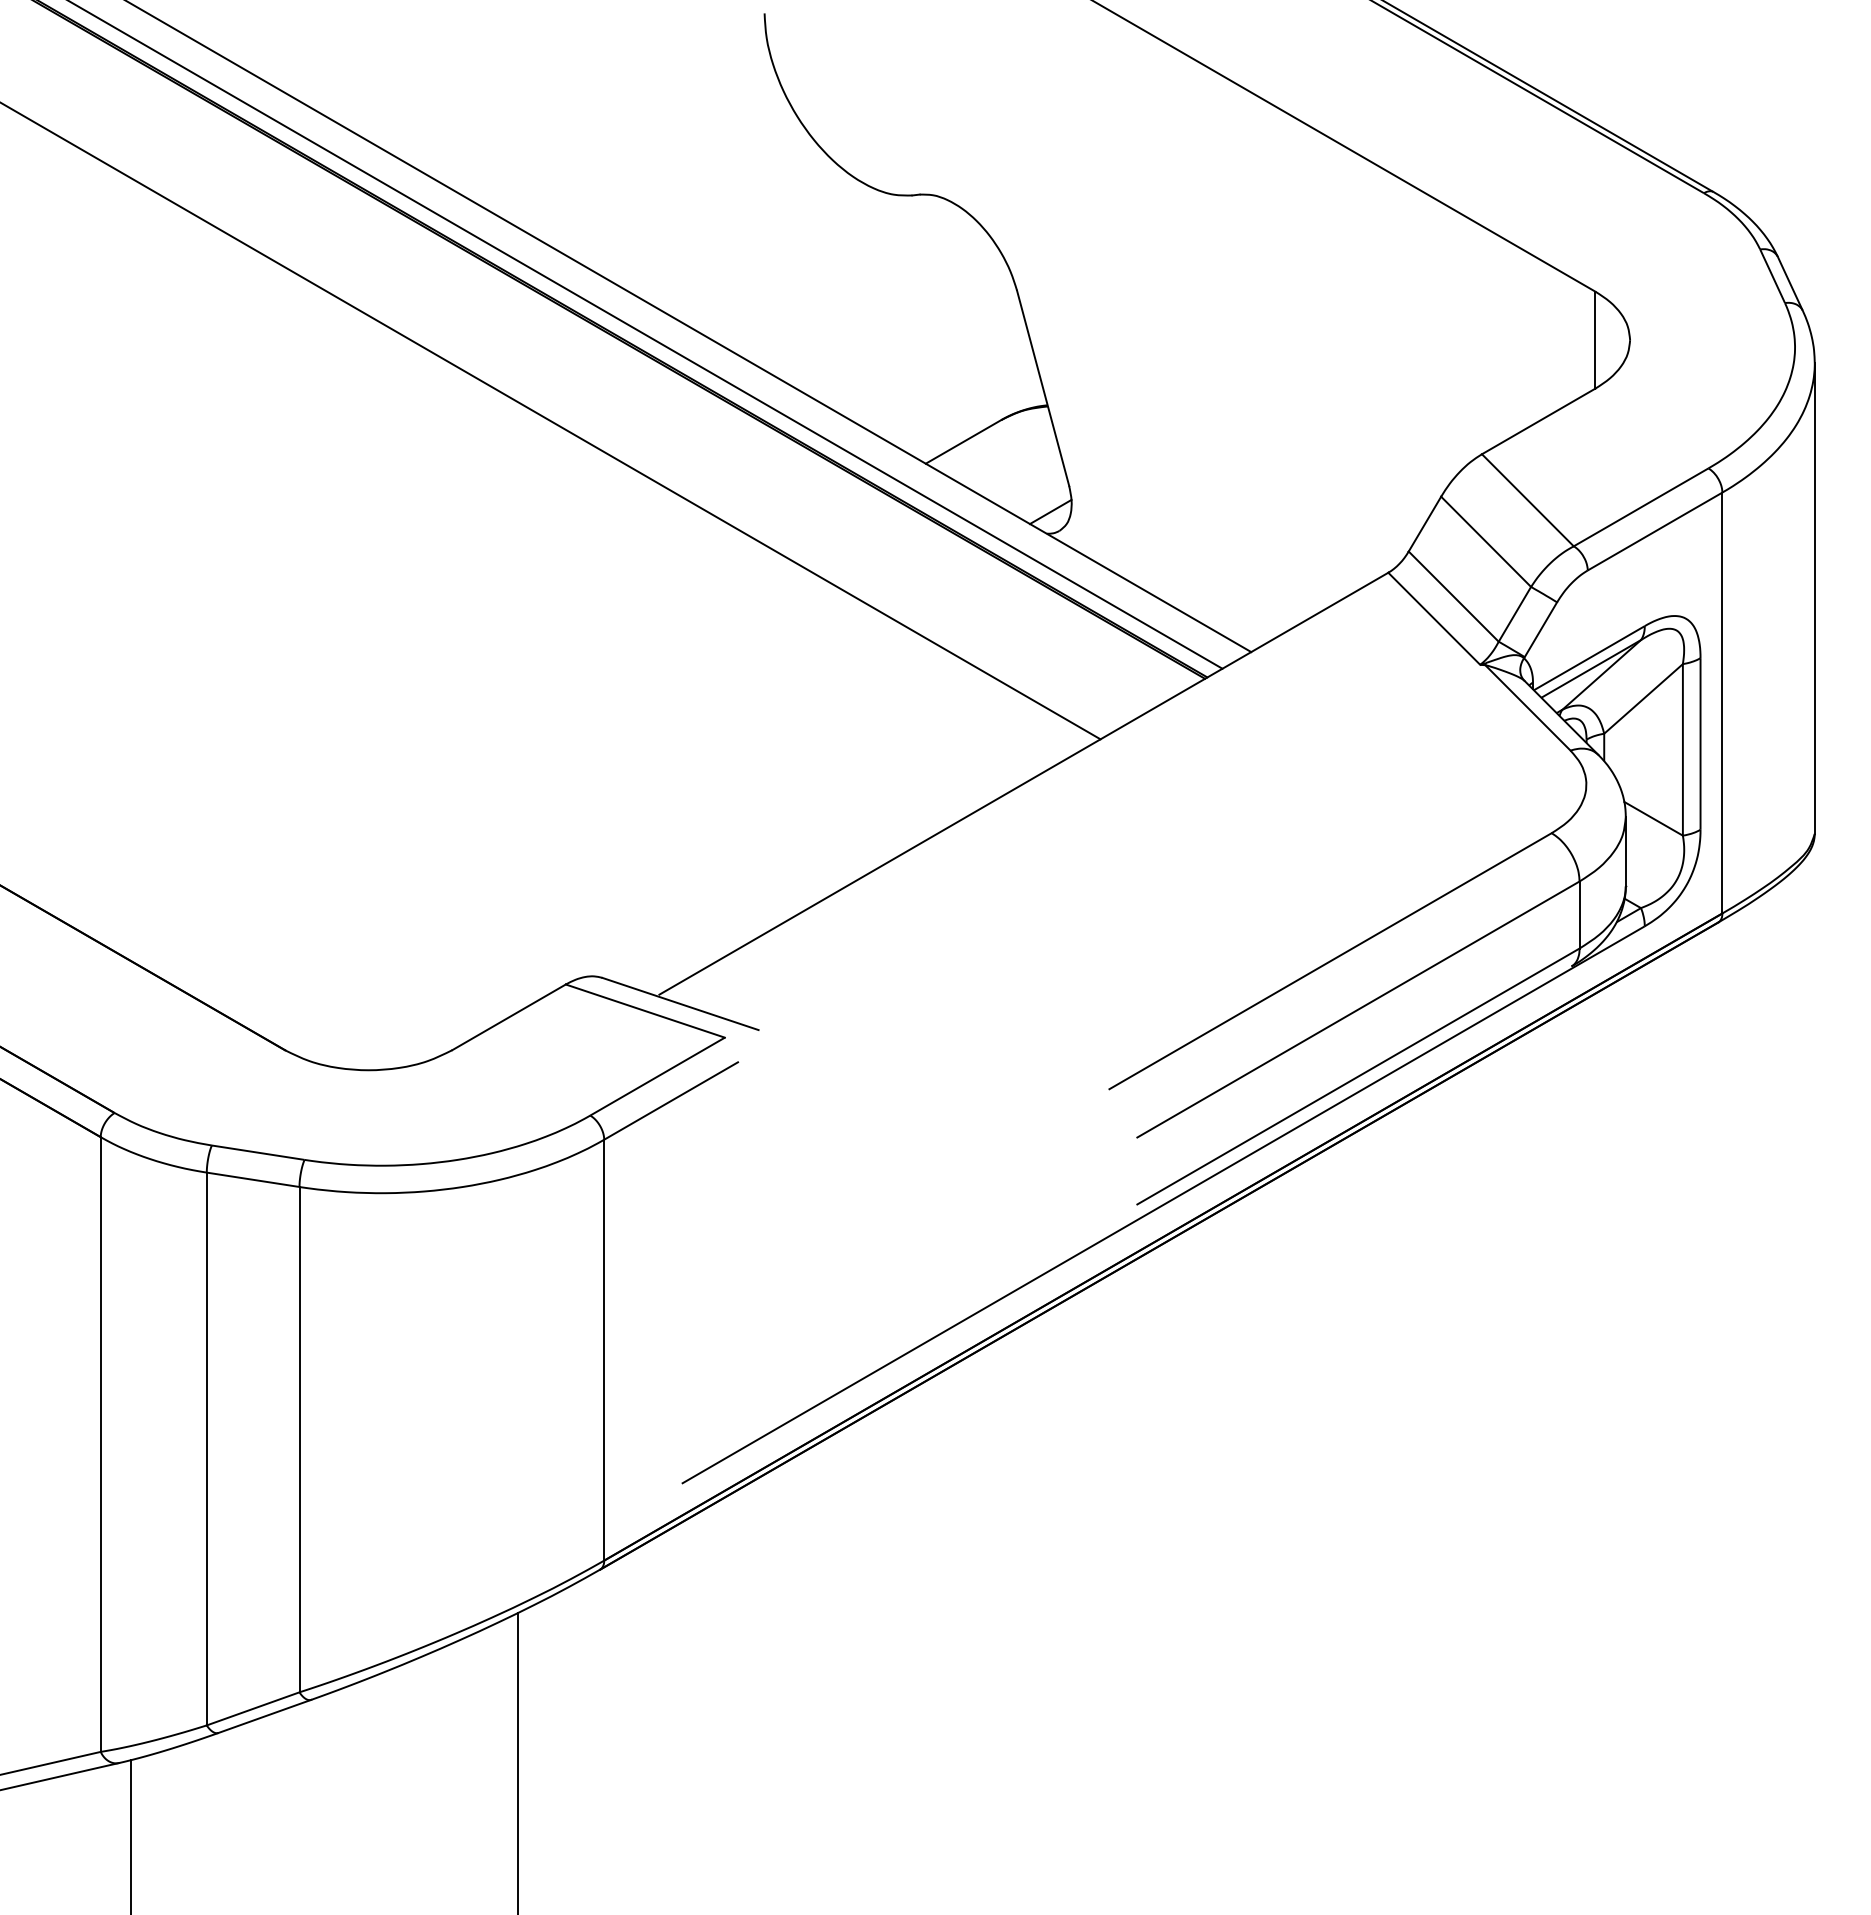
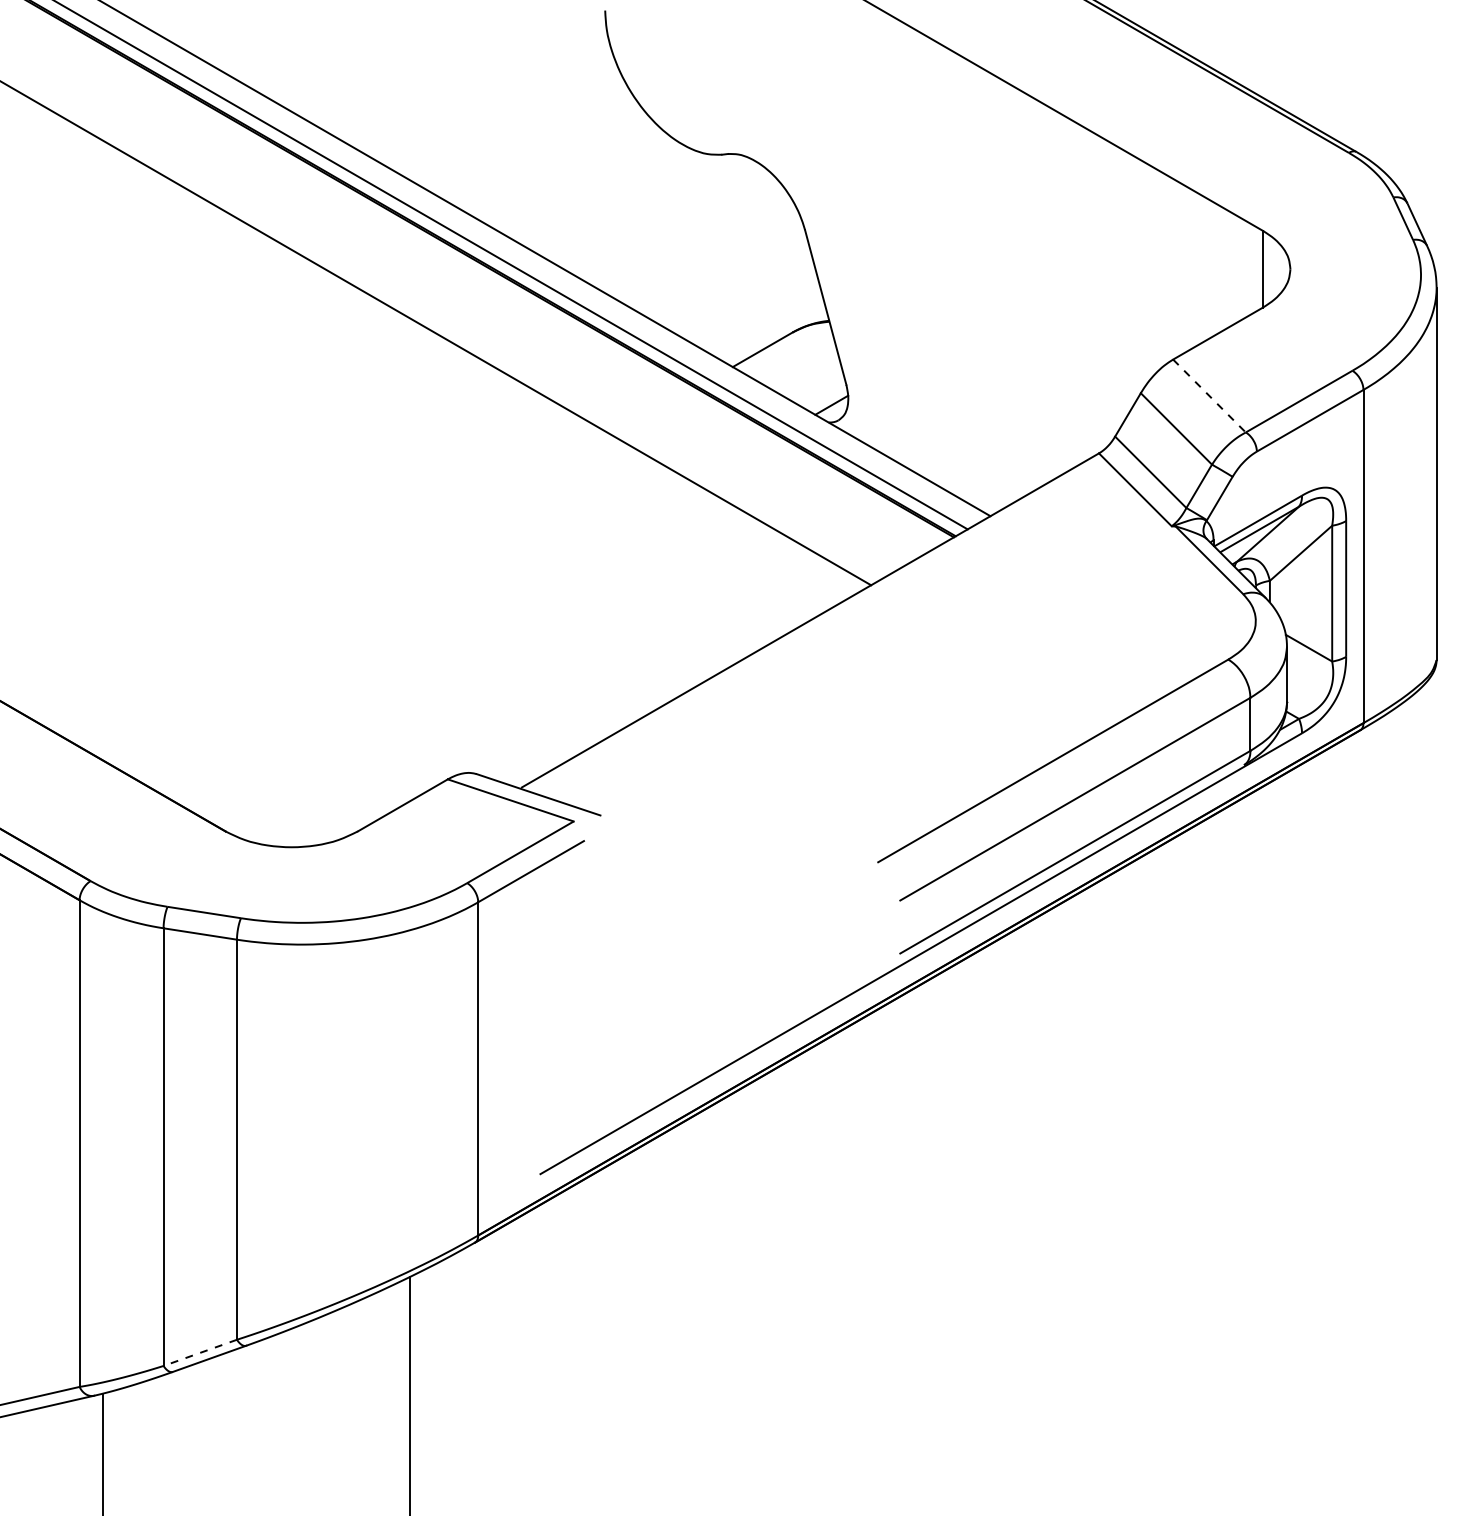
line: (1528, 500) -> (1209, 396), solid -> dashed
line: (252, 1709) -> (199, 1353), solid -> dashed

